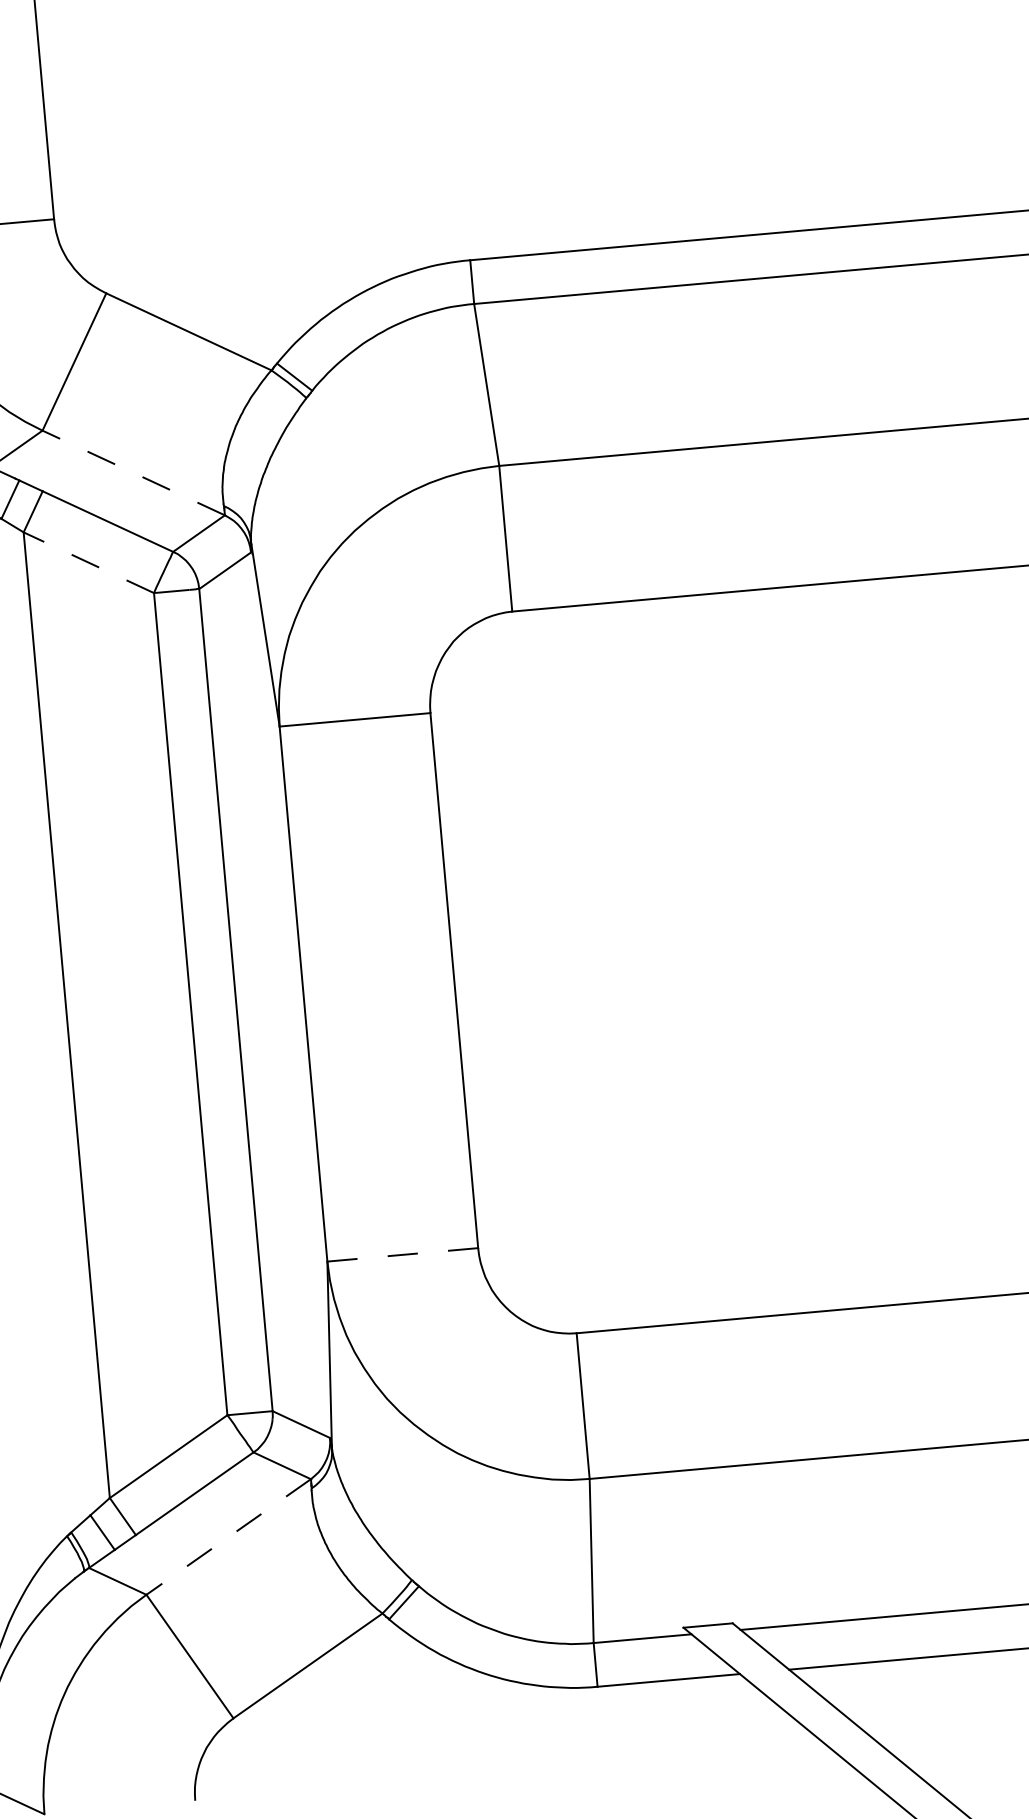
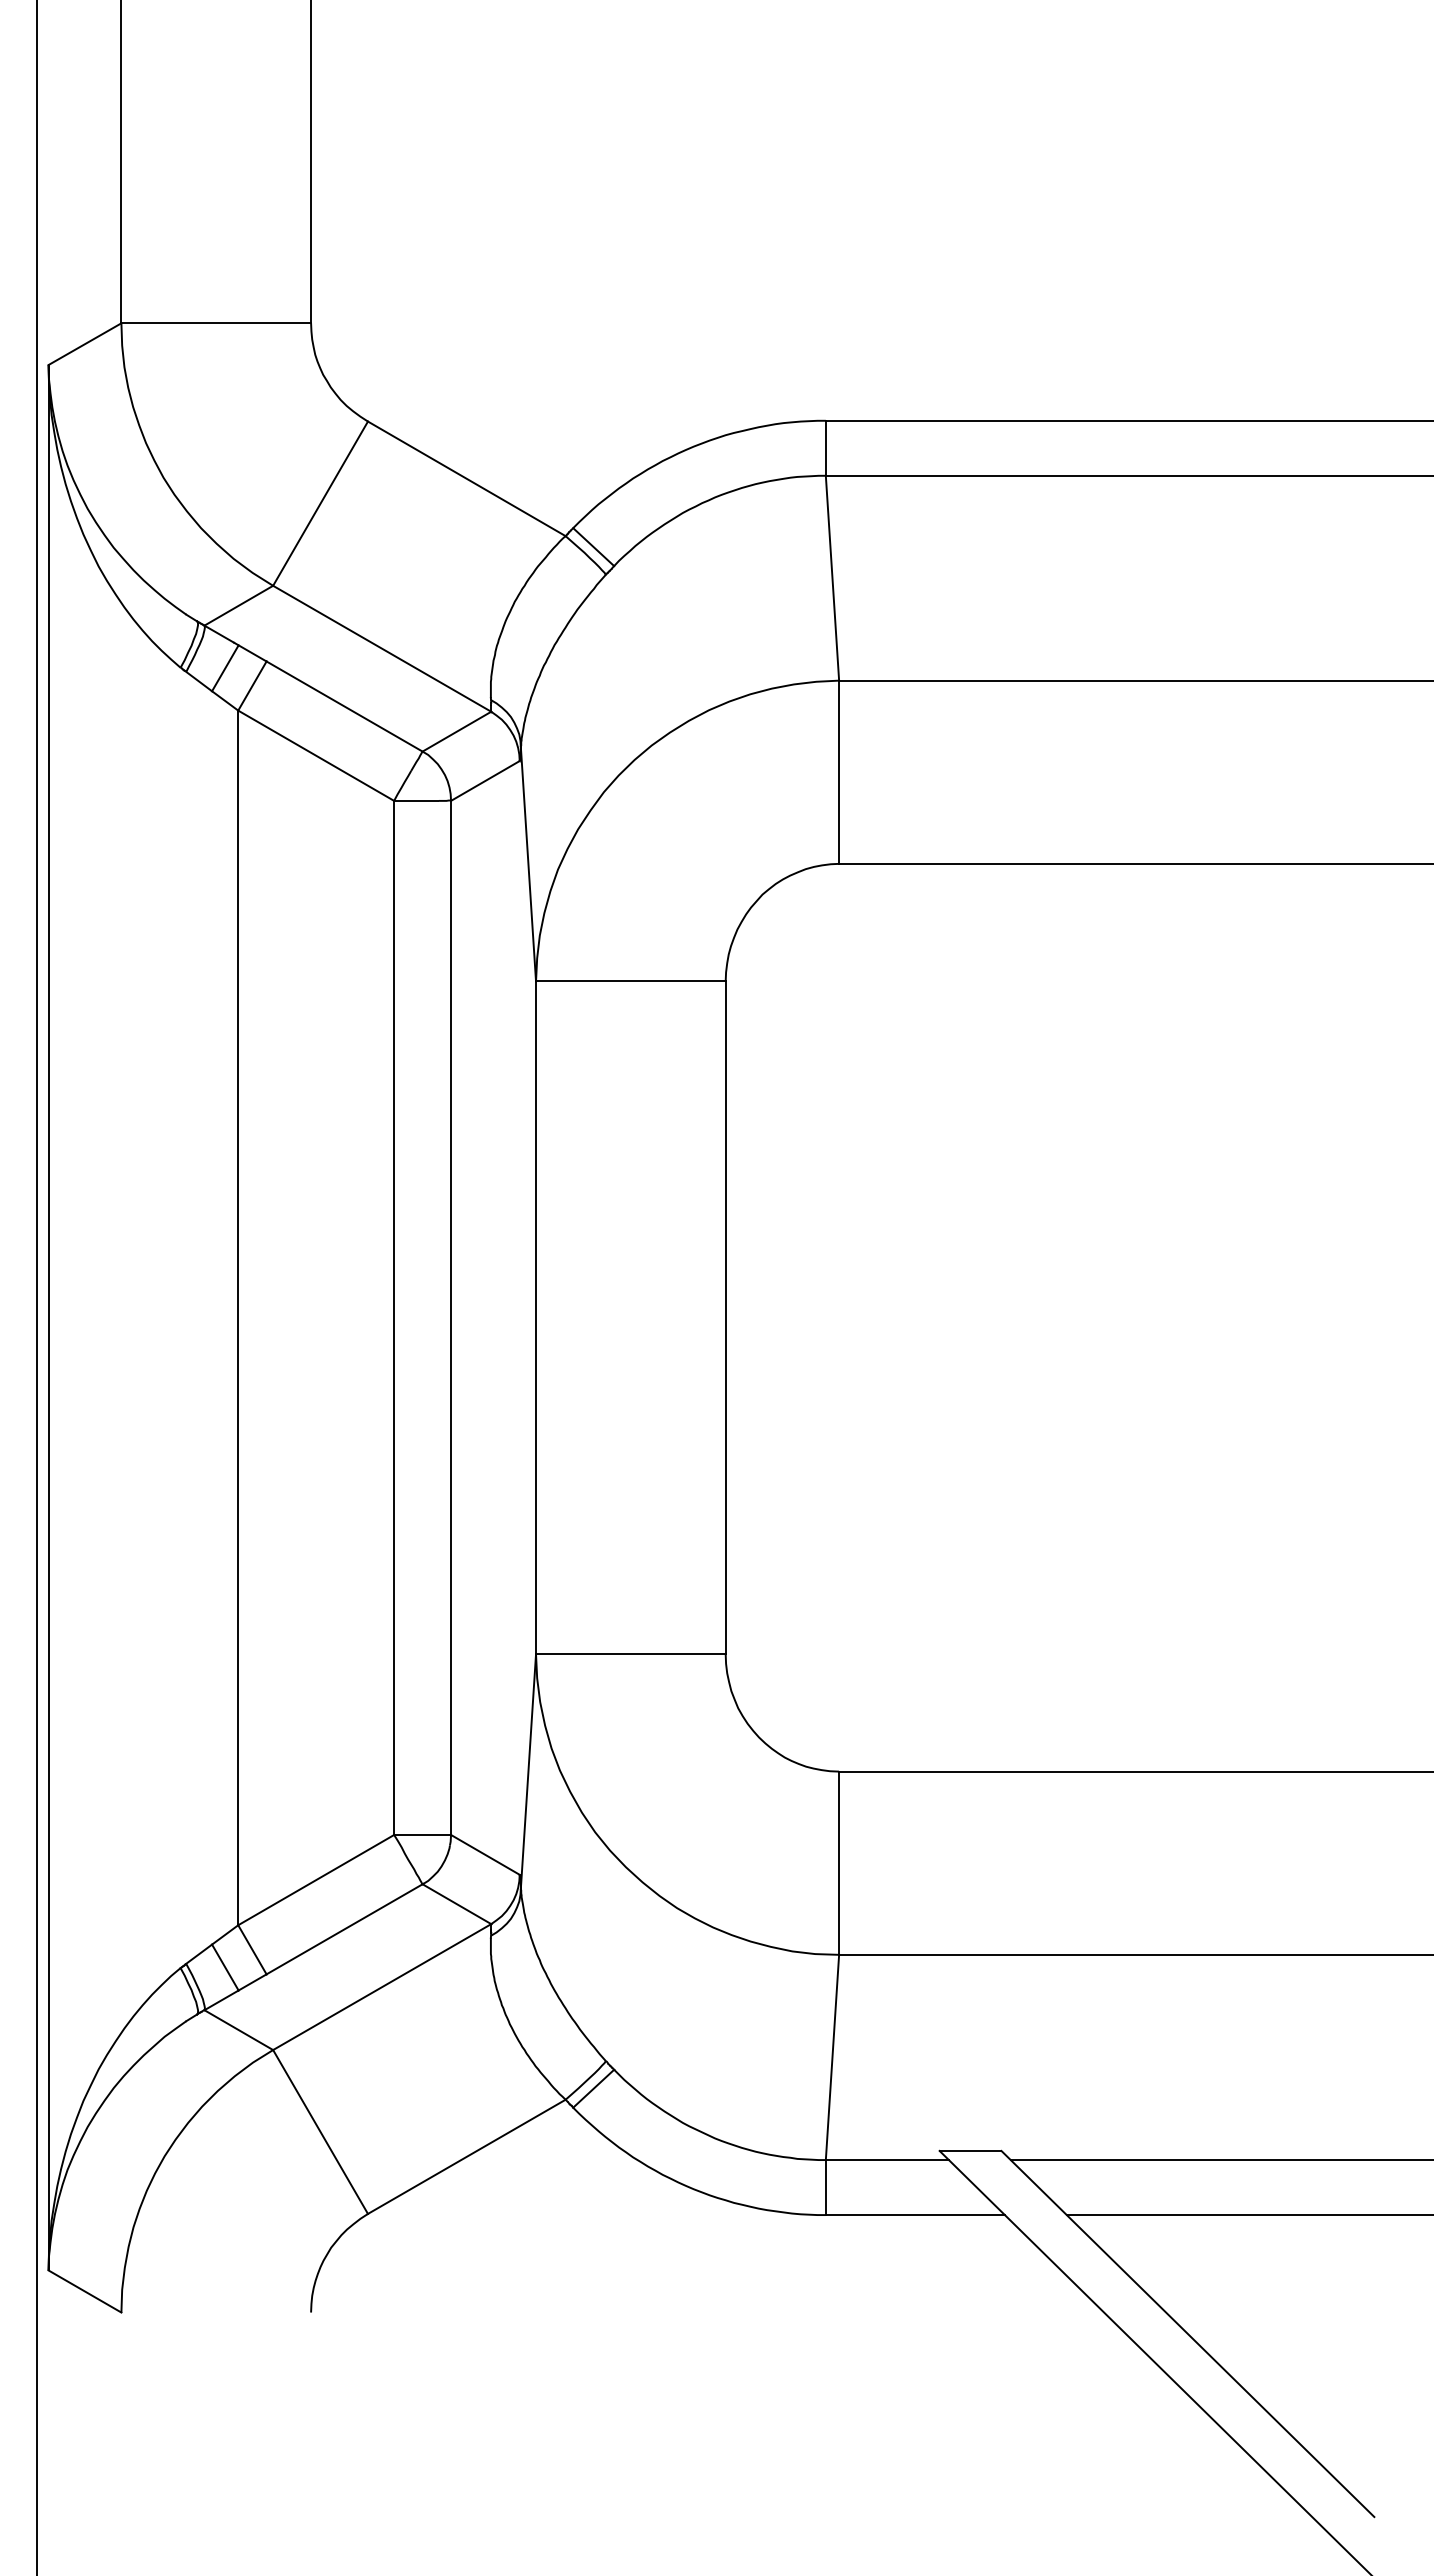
line: (133, 472) -> (382, 648), dashed -> solid
line: (88, 562) -> (315, 755), dashed -> solid
line: (402, 1254) -> (630, 1654), dashed -> solid
line: (228, 1537) -> (382, 1987), dashed -> solid

